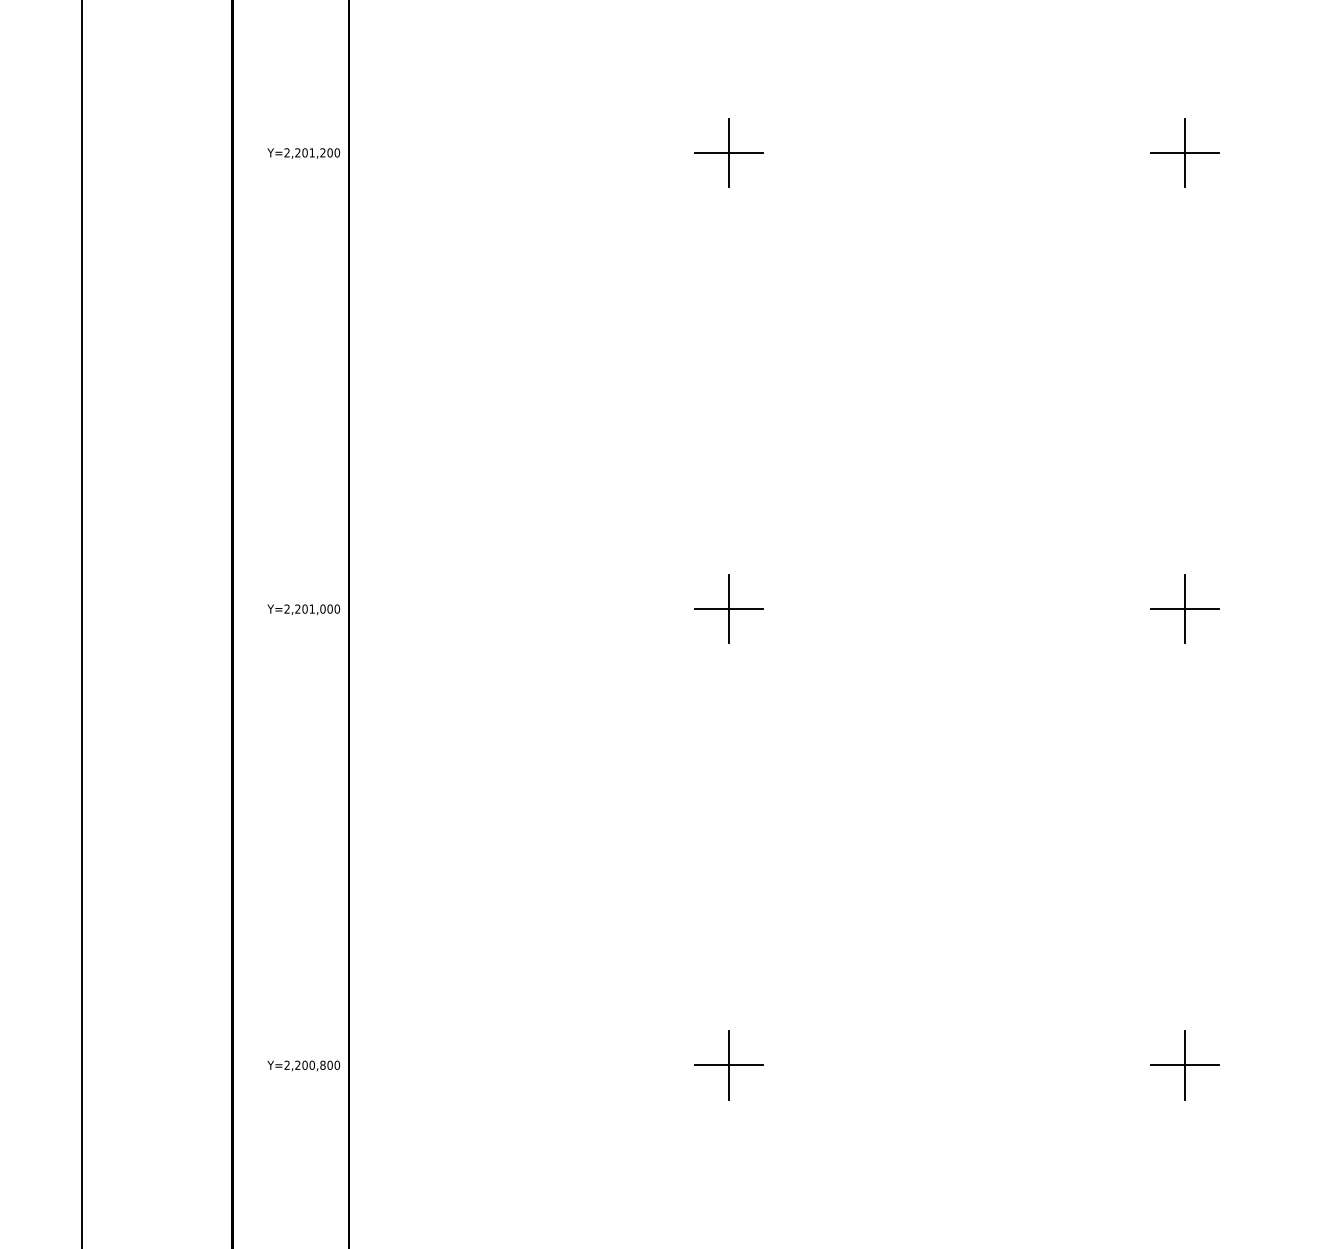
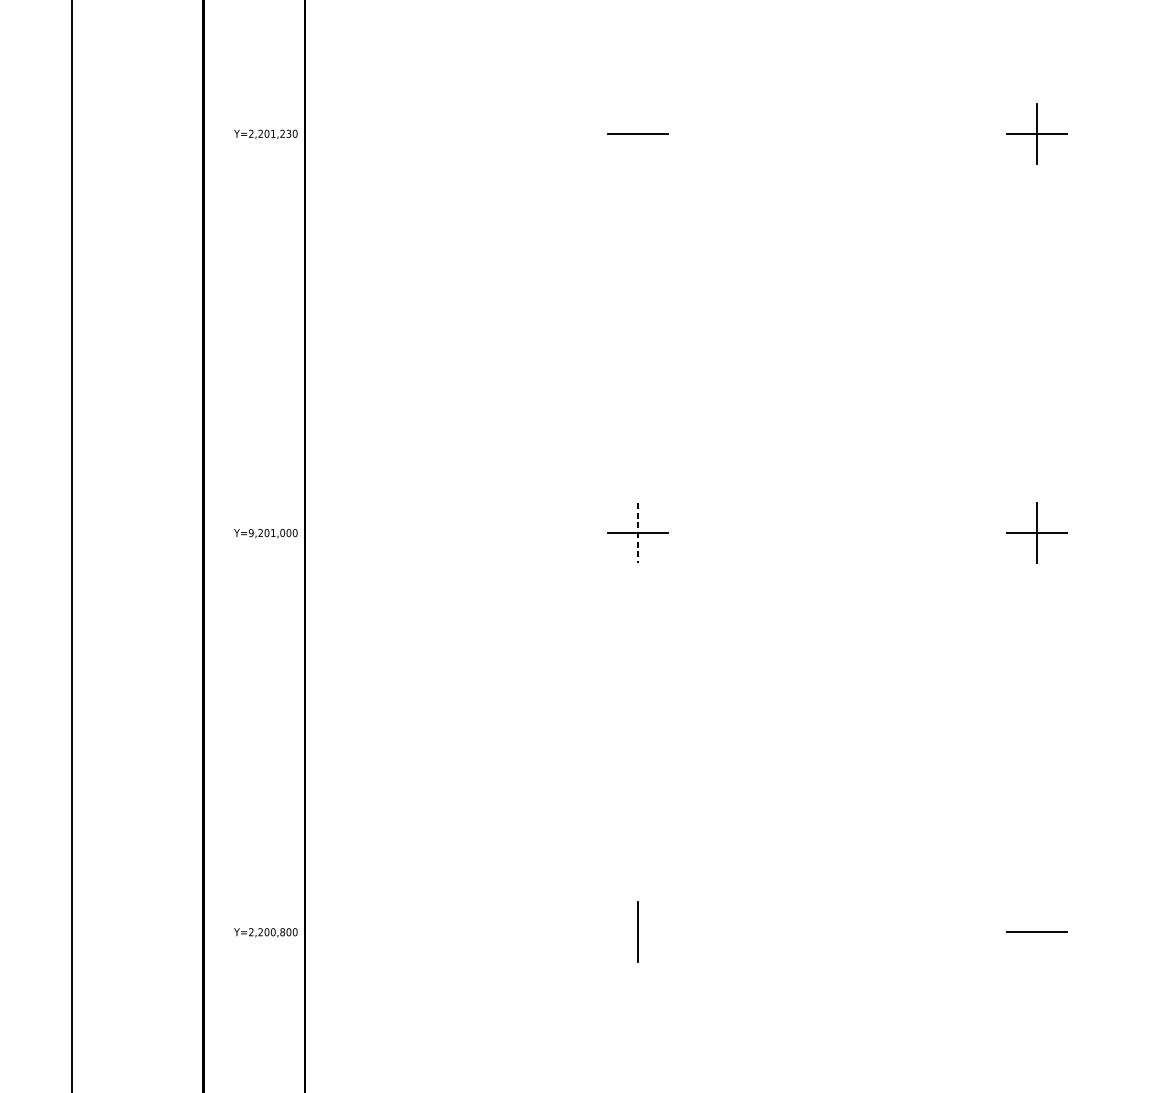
text: (329, 152) -> (288, 133), Y=2,201,200 -> Y=2,201,230
line: (728, 152) -> (637, 133), removed
text: (286, 608) -> (250, 532), Y=2,201,000 -> Y=9,201,000
line: (728, 609) -> (637, 533), solid -> dashed
line: (728, 1065) -> (637, 932), removed
line: (1185, 1065) -> (1037, 932), removed

